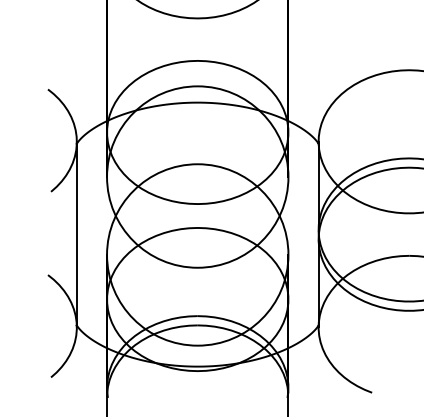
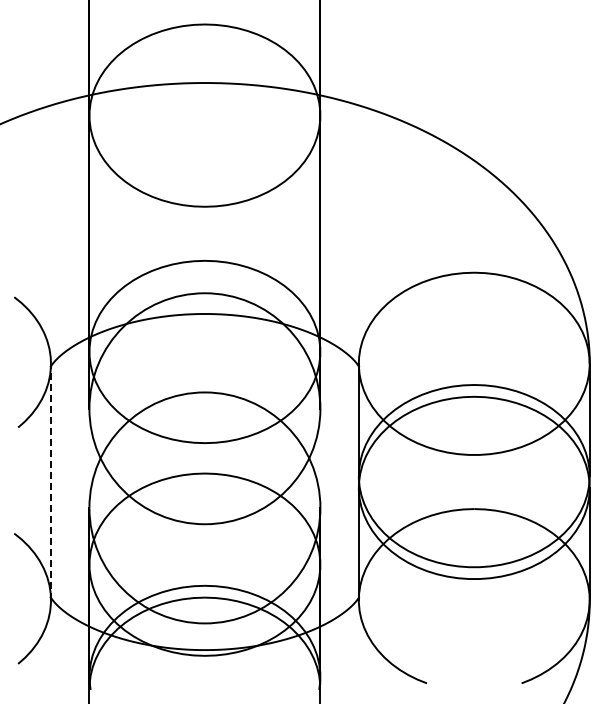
line: (77, 234) -> (51, 481), solid -> dashed

